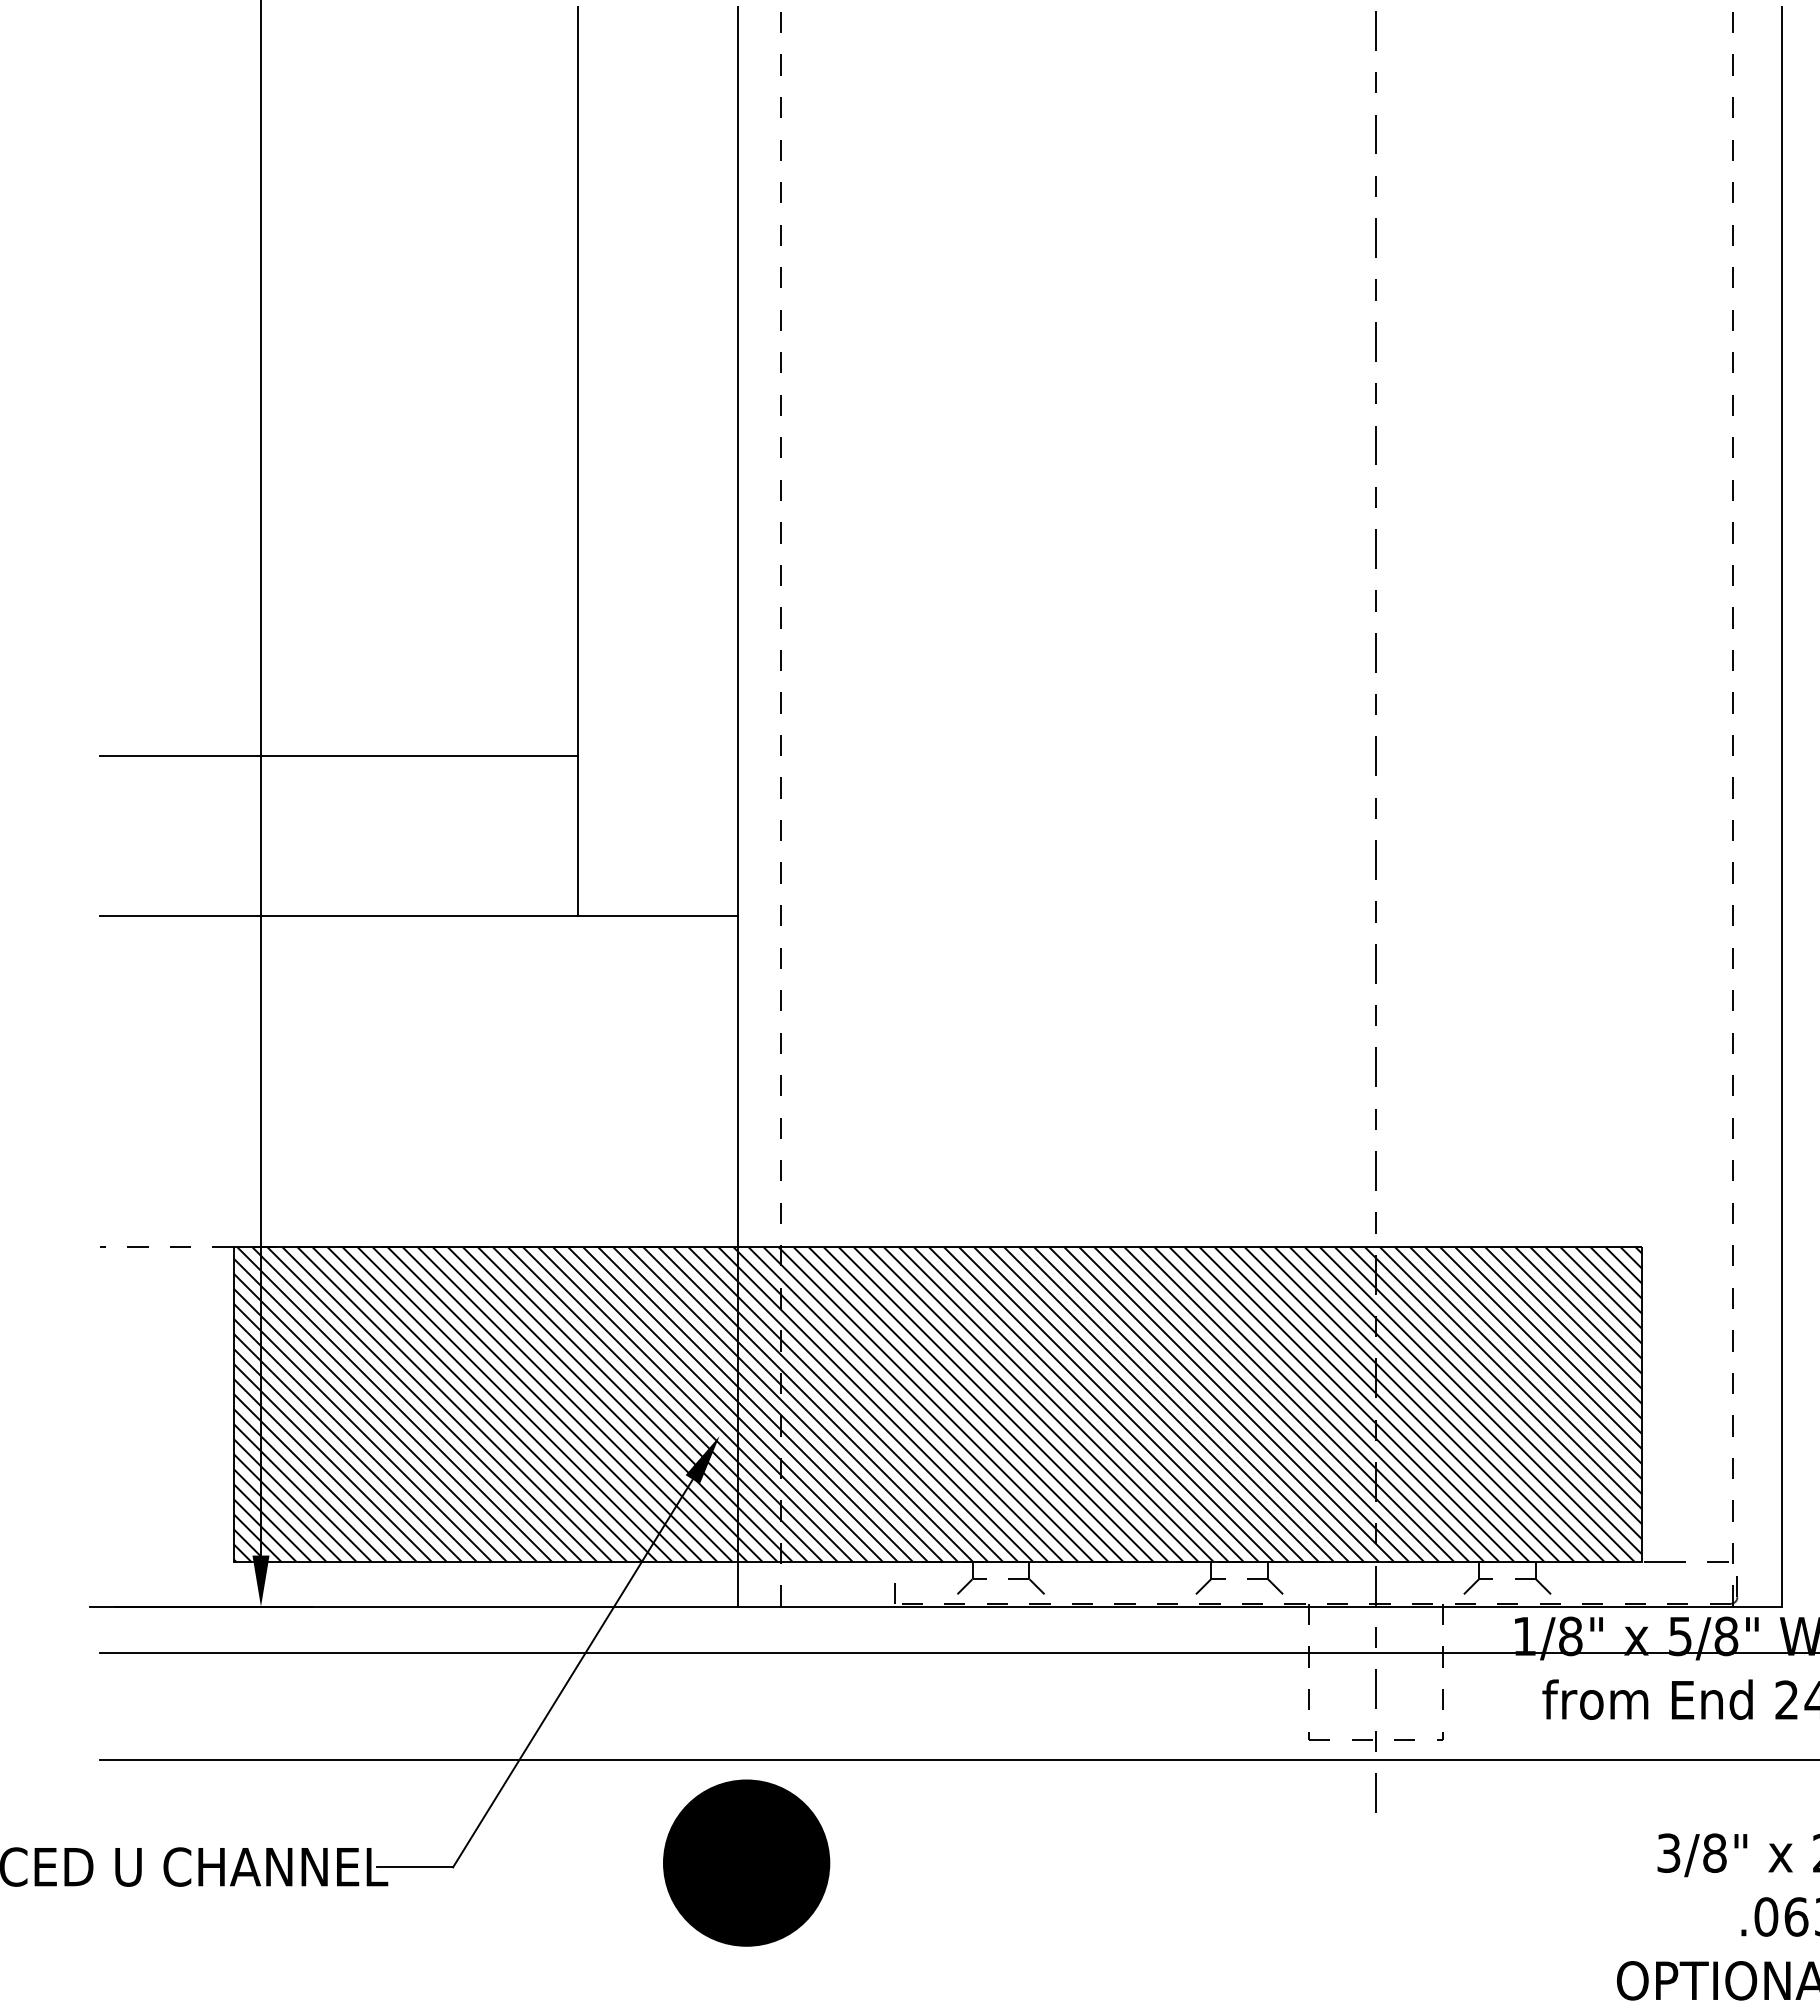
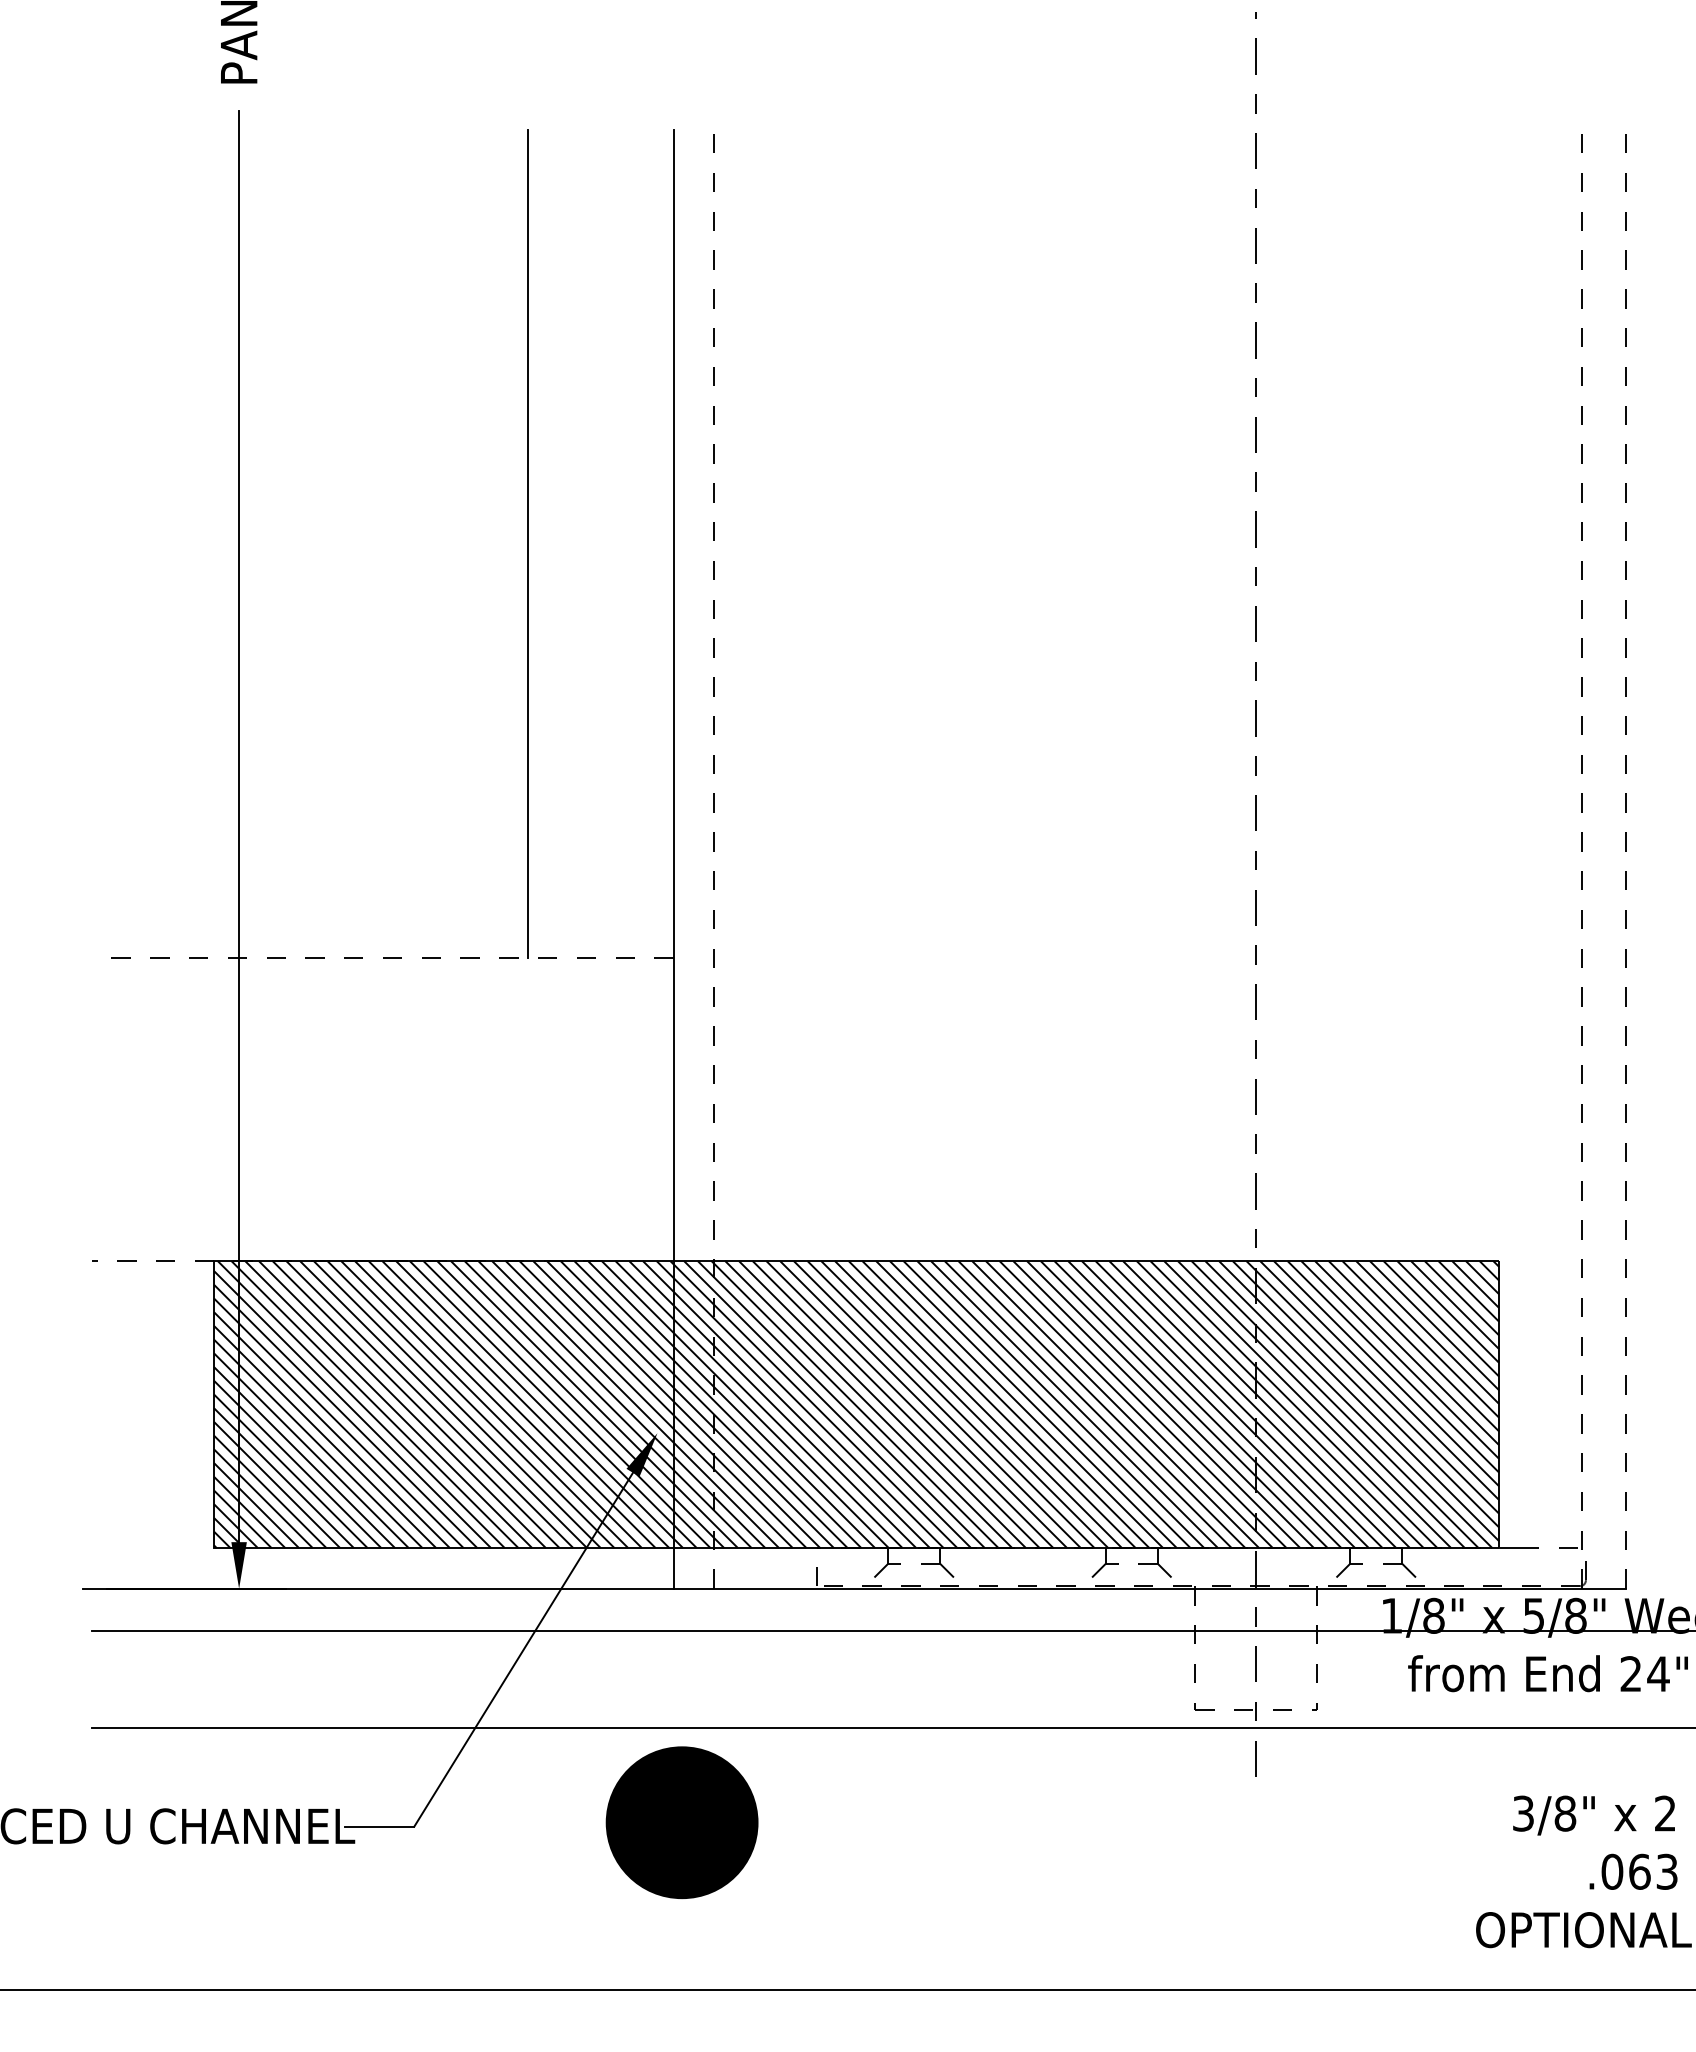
line: (338, 755) -> (309, 812), removed
line: (1781, 806) -> (1626, 858), solid -> dashed
line: (418, 915) -> (382, 958), solid -> dashed

